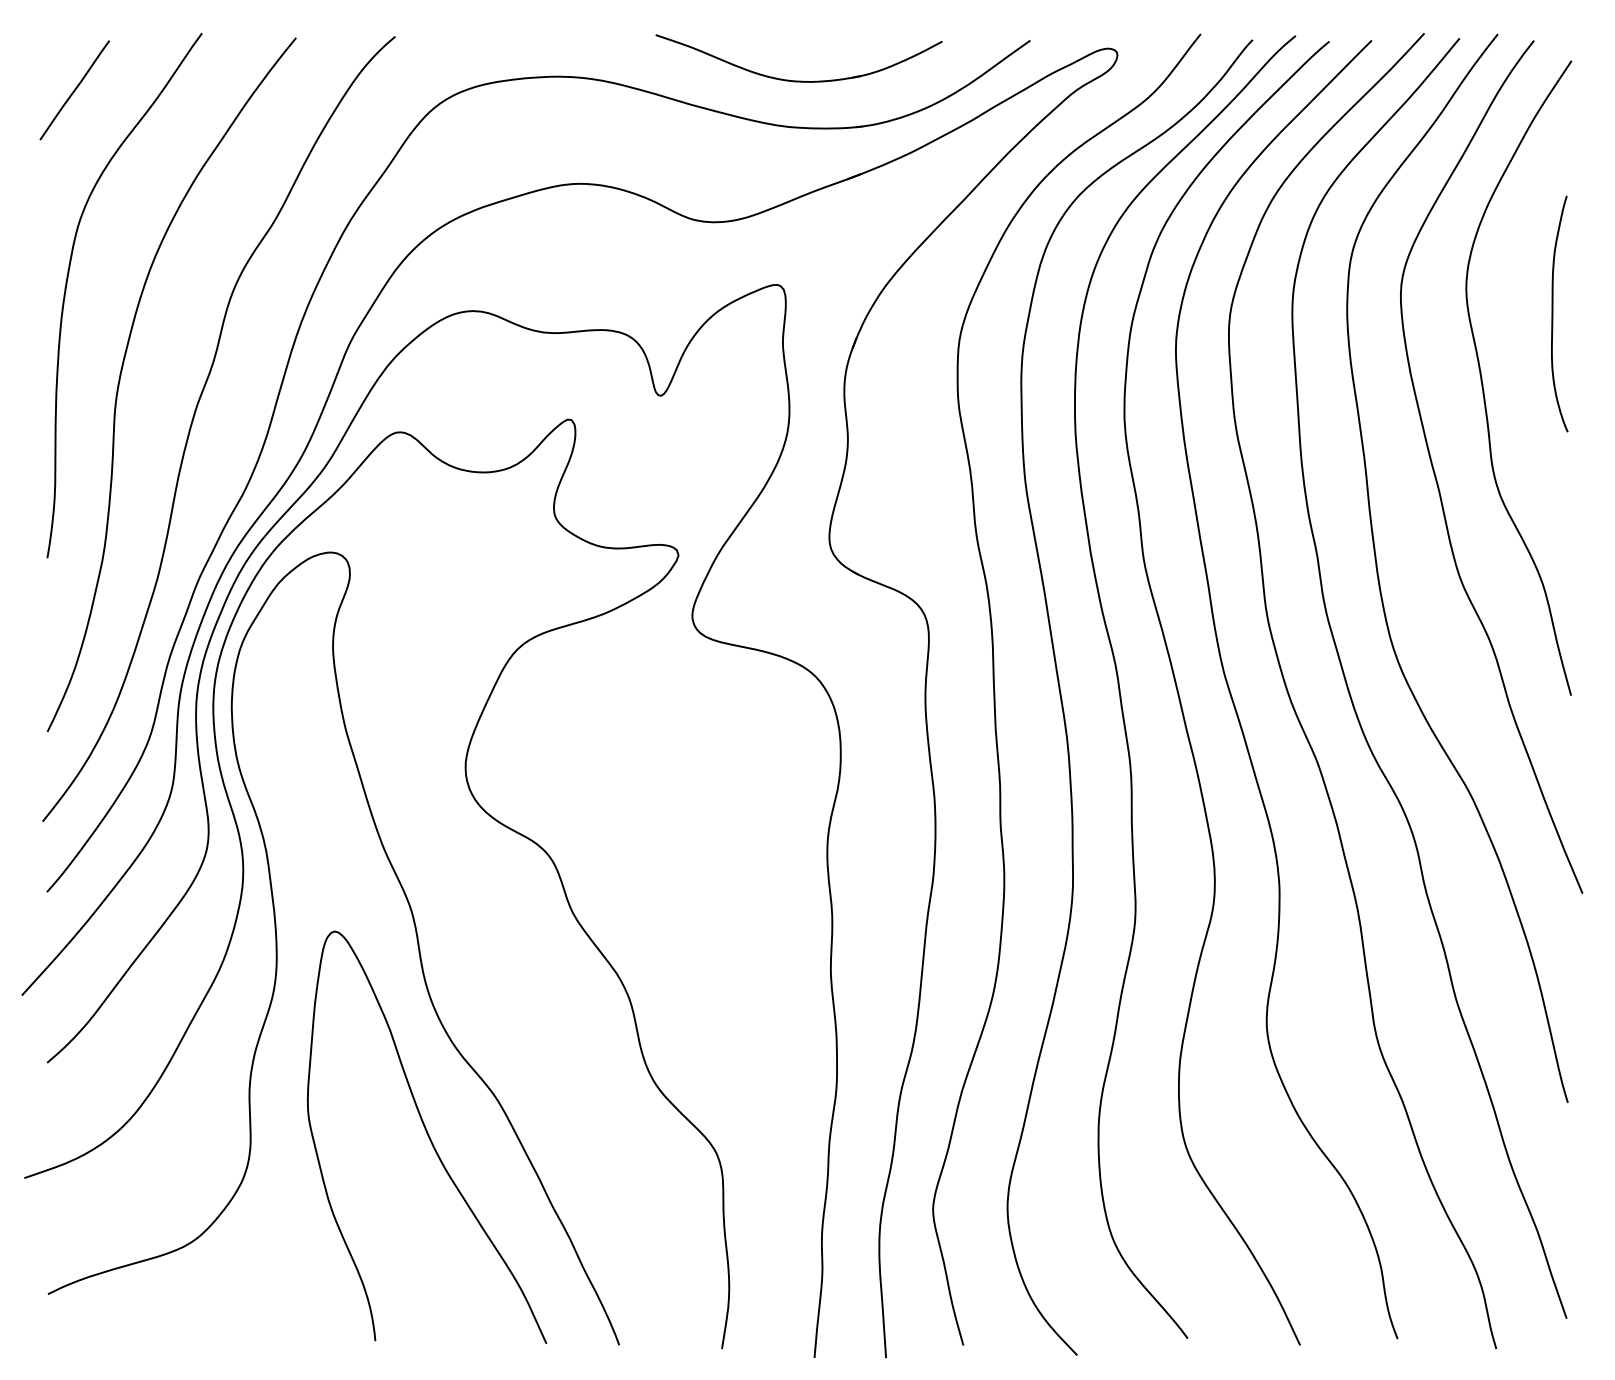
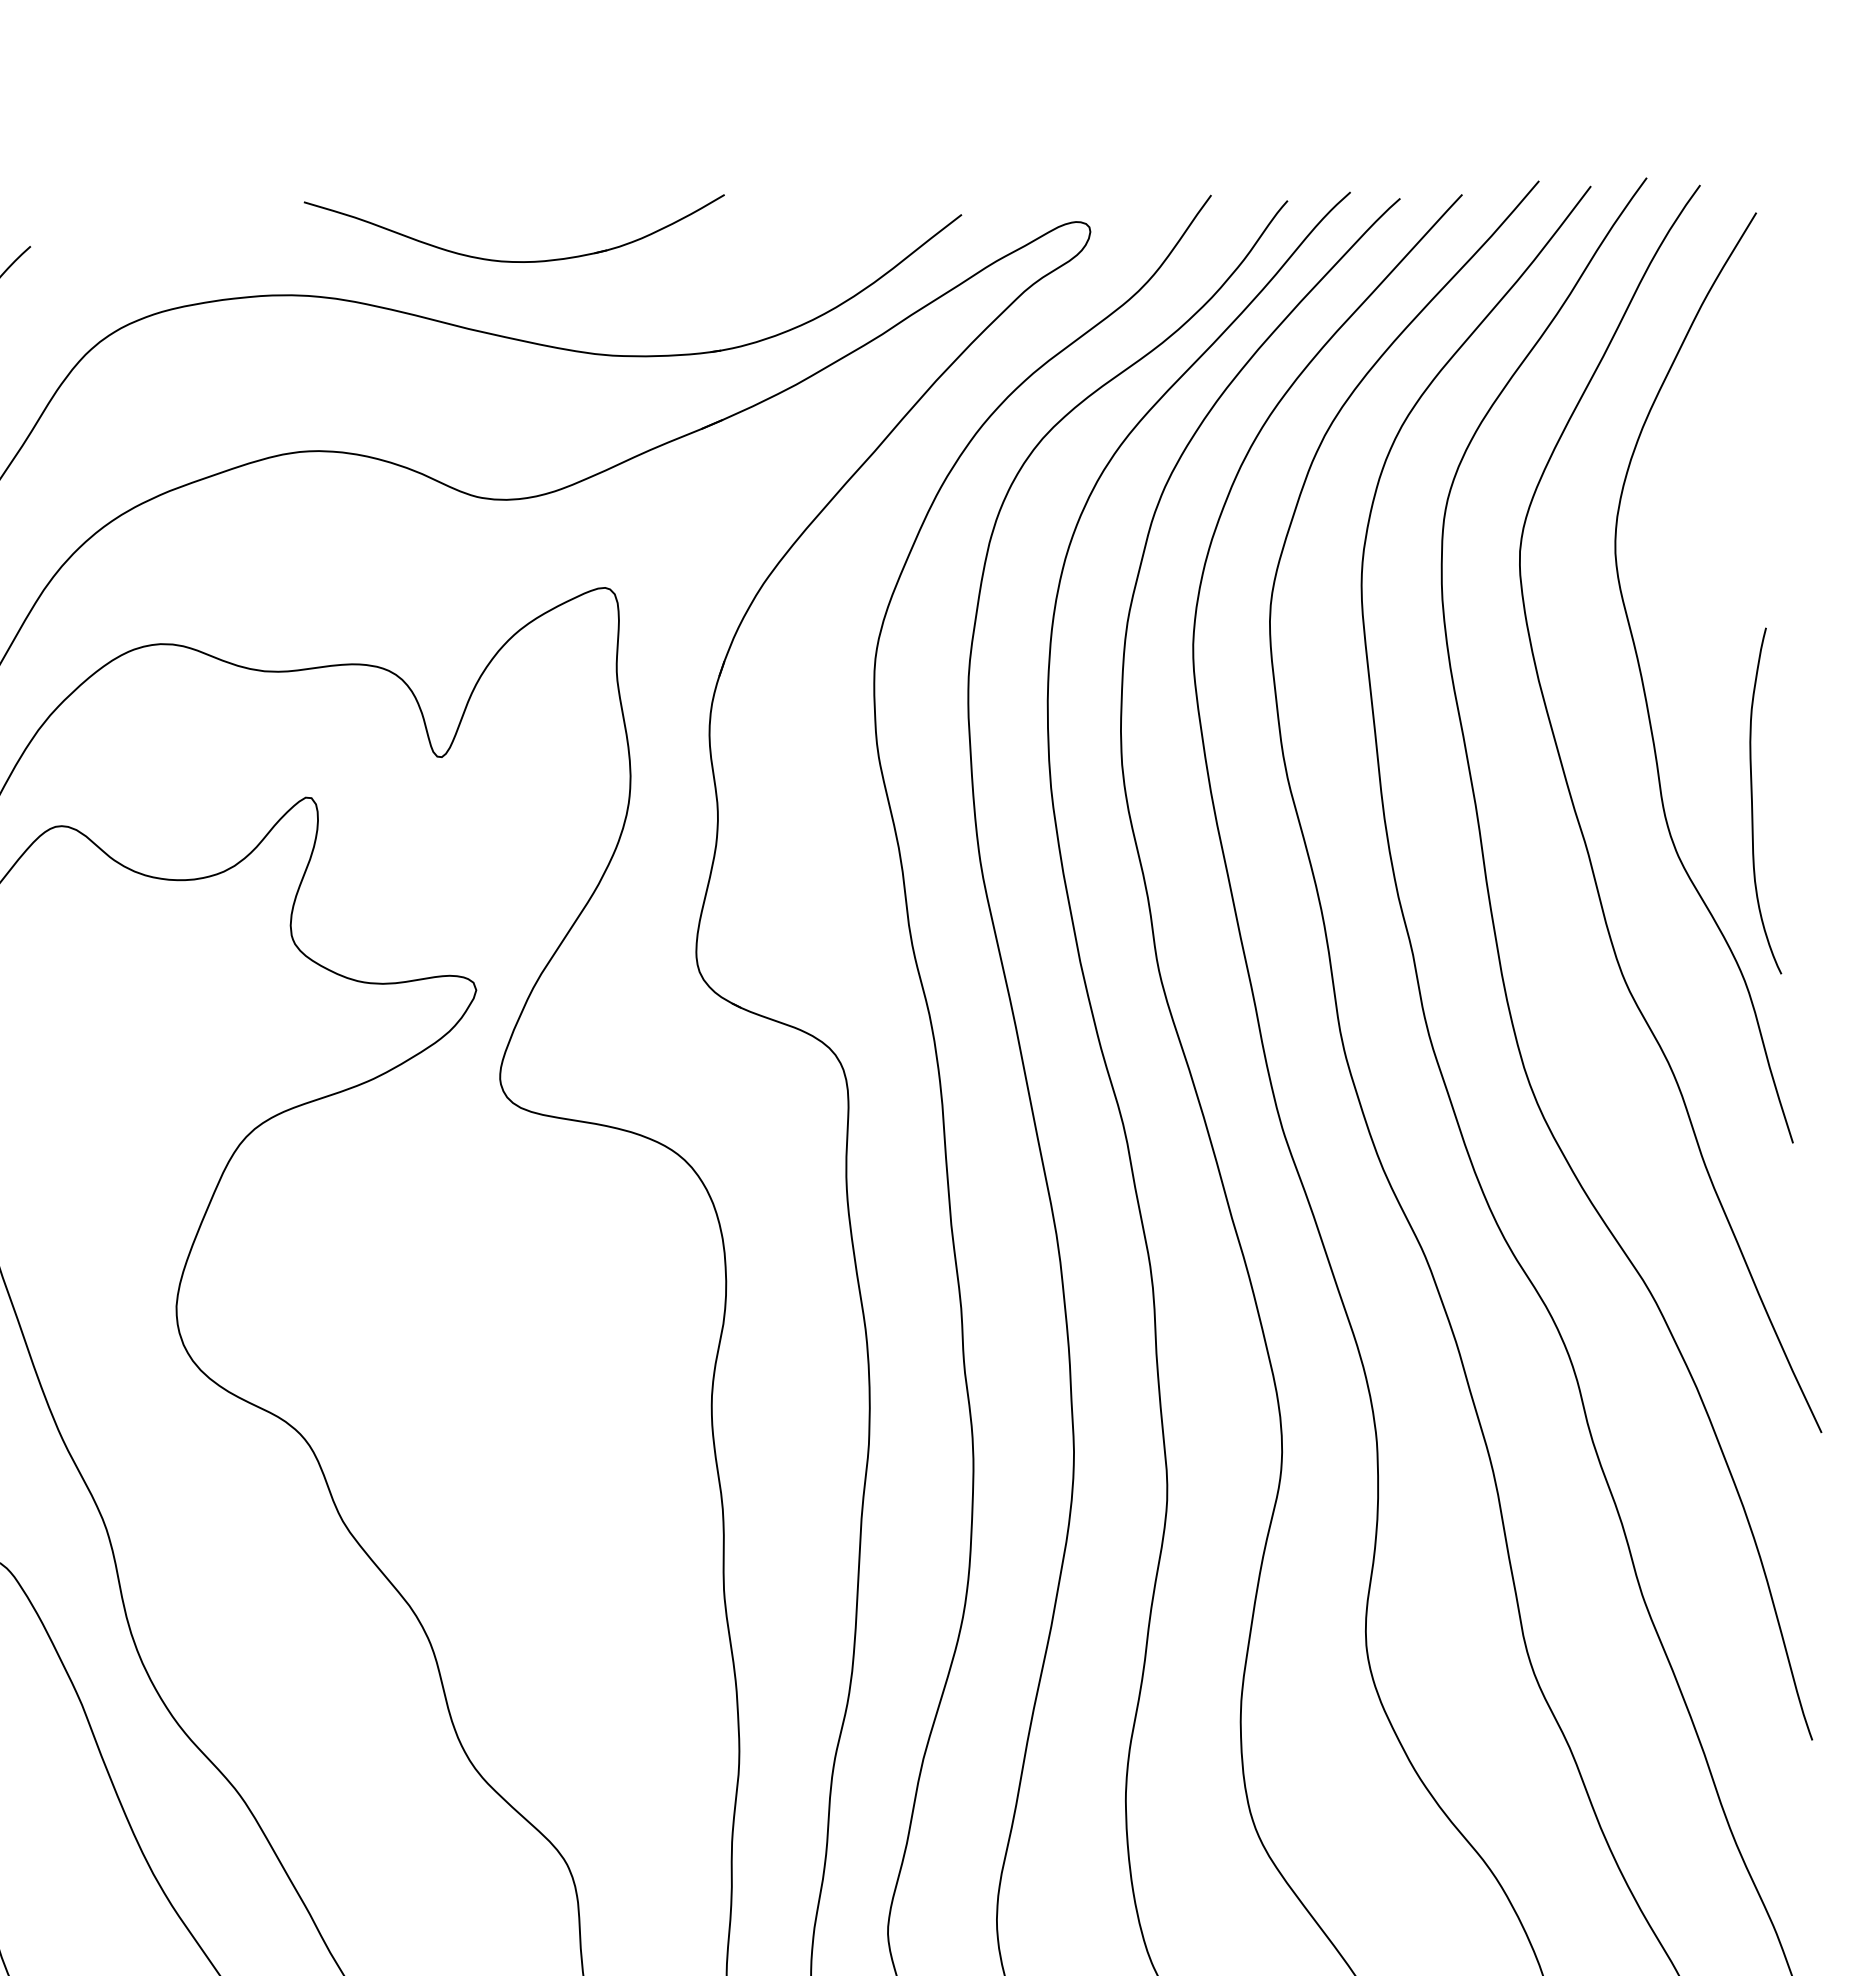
part: (798, 80) -> (515, 260), moved
curve: (1553, 313) -> (1753, 801), moved

